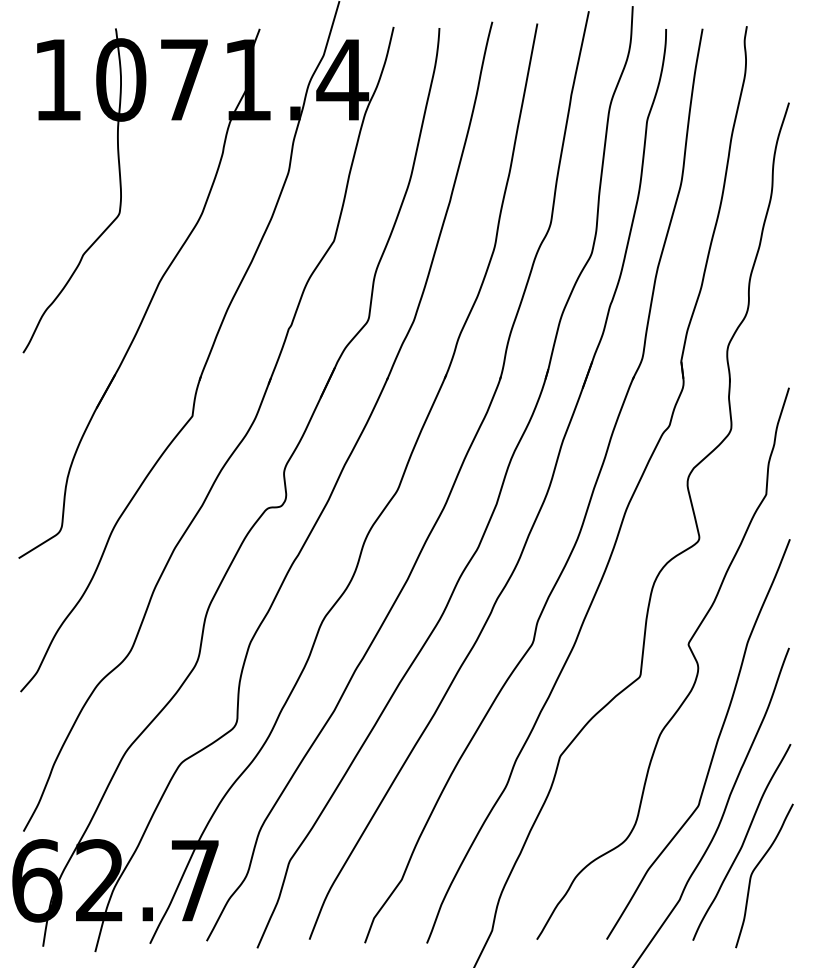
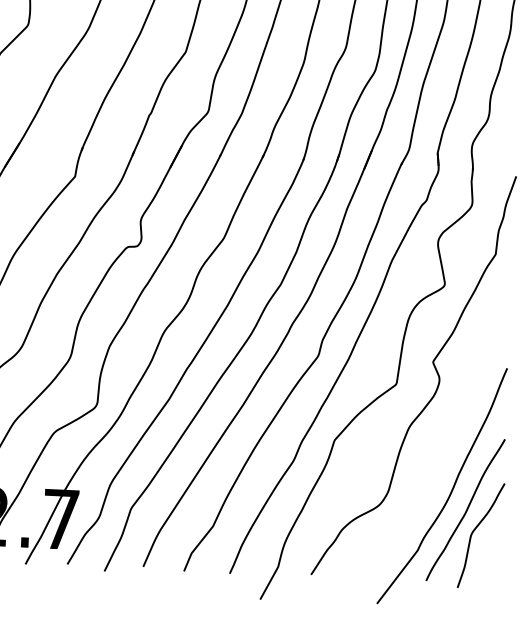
curve: (715, 744) -> (449, 437), removed

